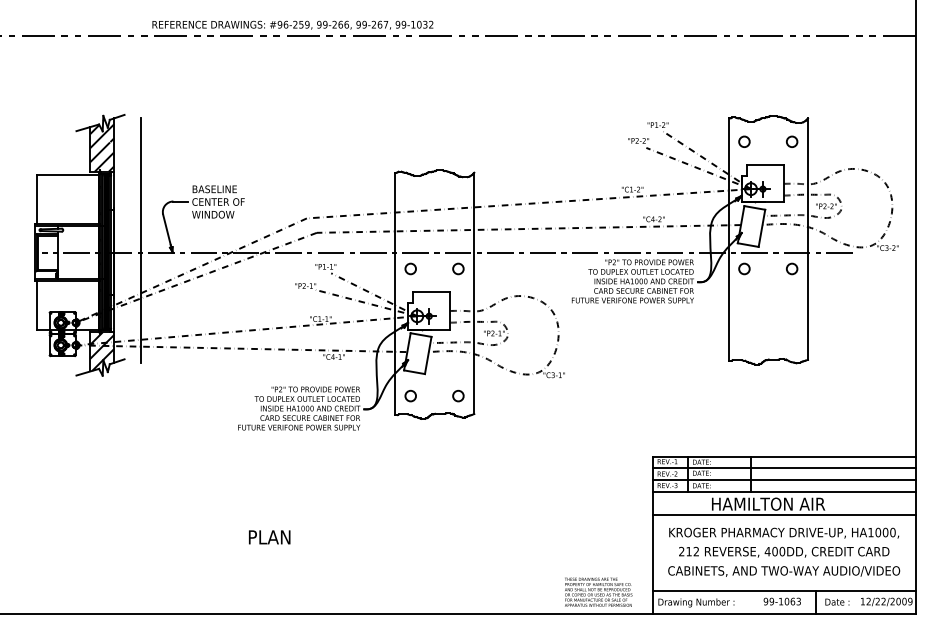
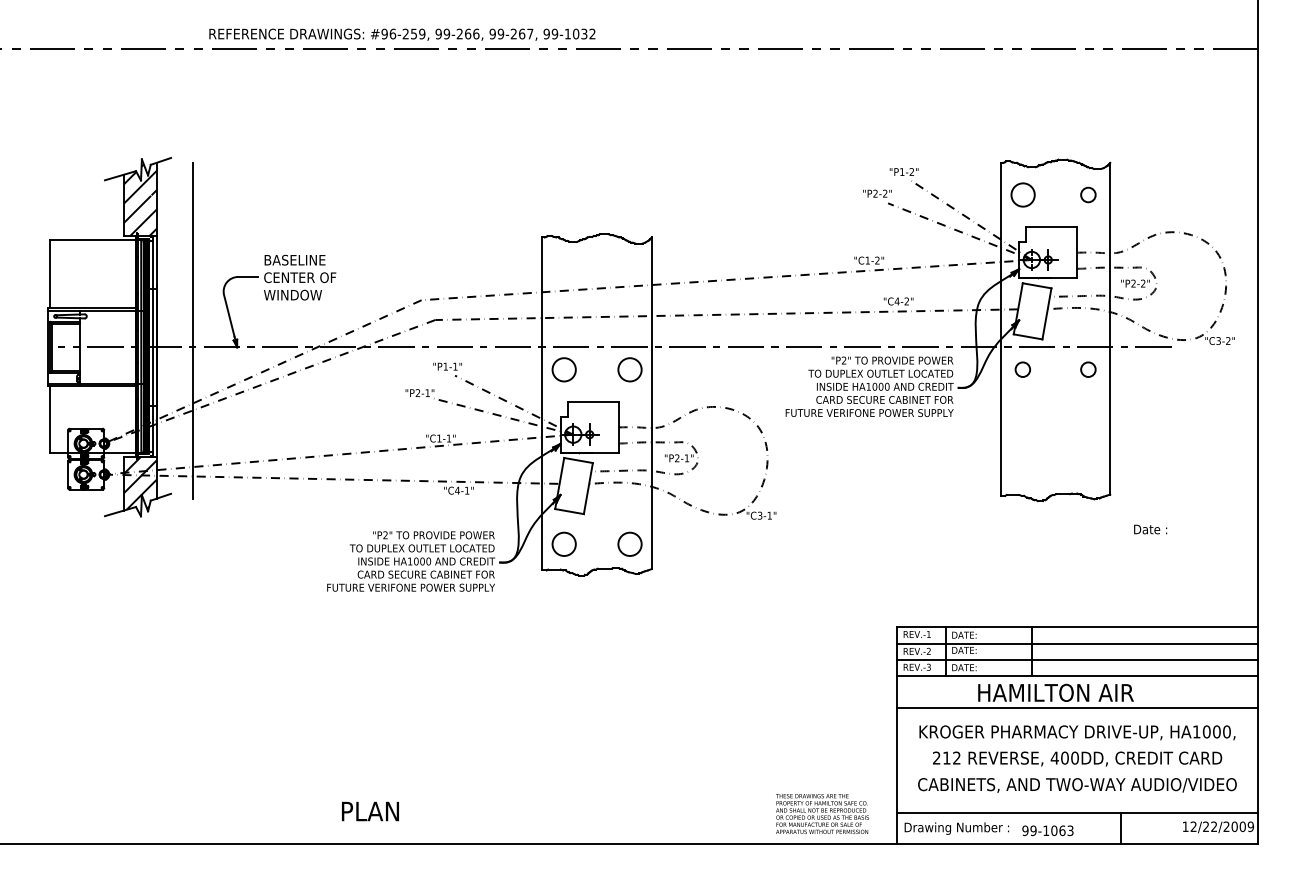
circle: (744, 141) -> (1022, 194), size x1.6
circle: (410, 268) -> (564, 369), size x1.6
circle: (458, 268) -> (629, 369), size x1.6
circle: (410, 396) -> (564, 544), size x1.6
circle: (458, 396) -> (629, 544), size x1.6
text: (269, 537) -> (370, 811), moved
text: (782, 601) -> (1047, 830), moved
text: (837, 602) -> (1150, 529), moved

